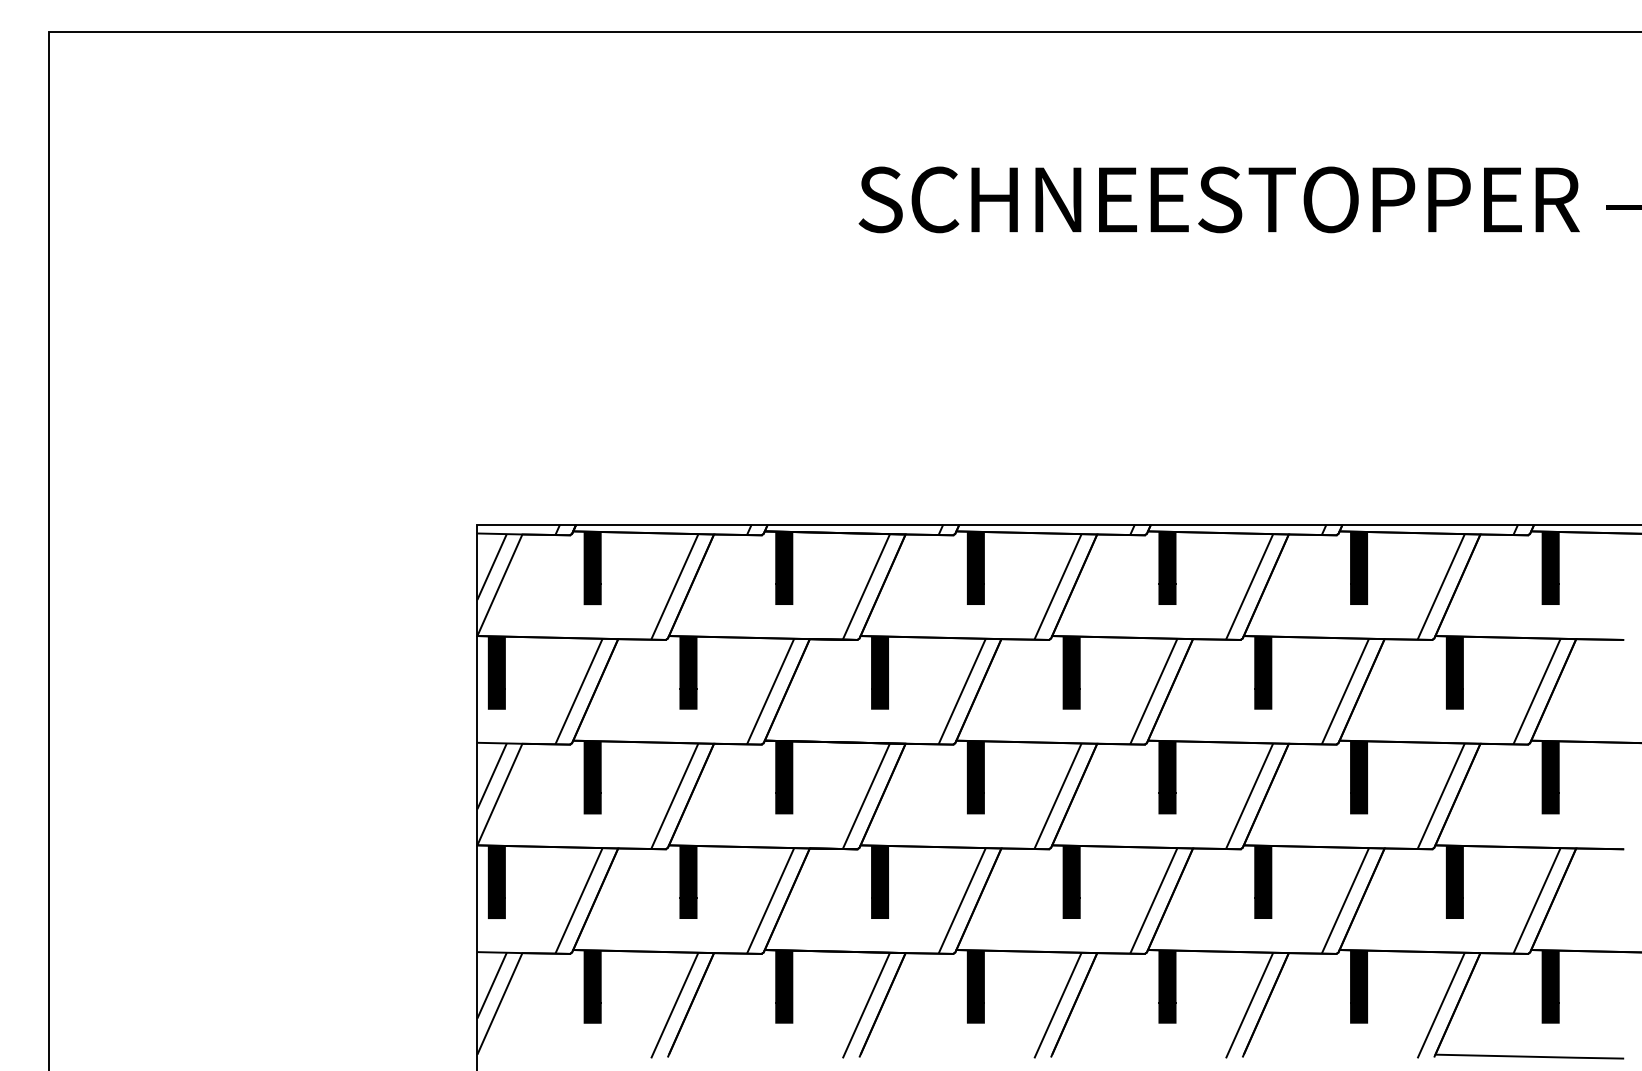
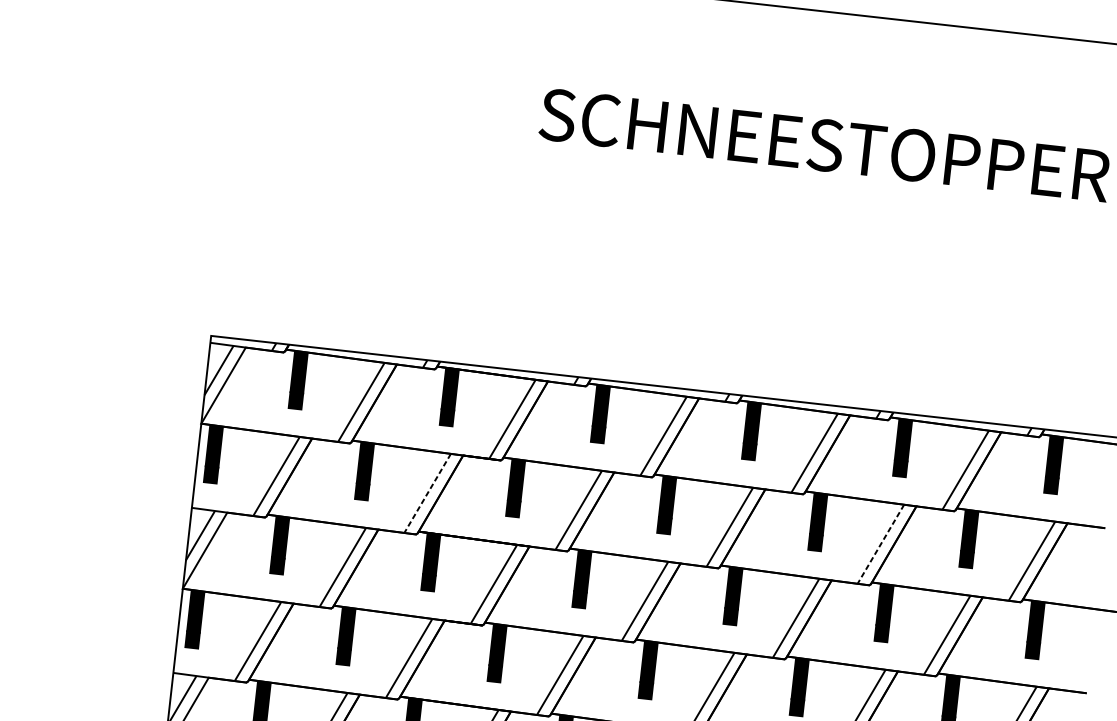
line: (770, 691) -> (427, 493), solid -> dashed
line: (1345, 691) -> (880, 544), solid -> dashed

